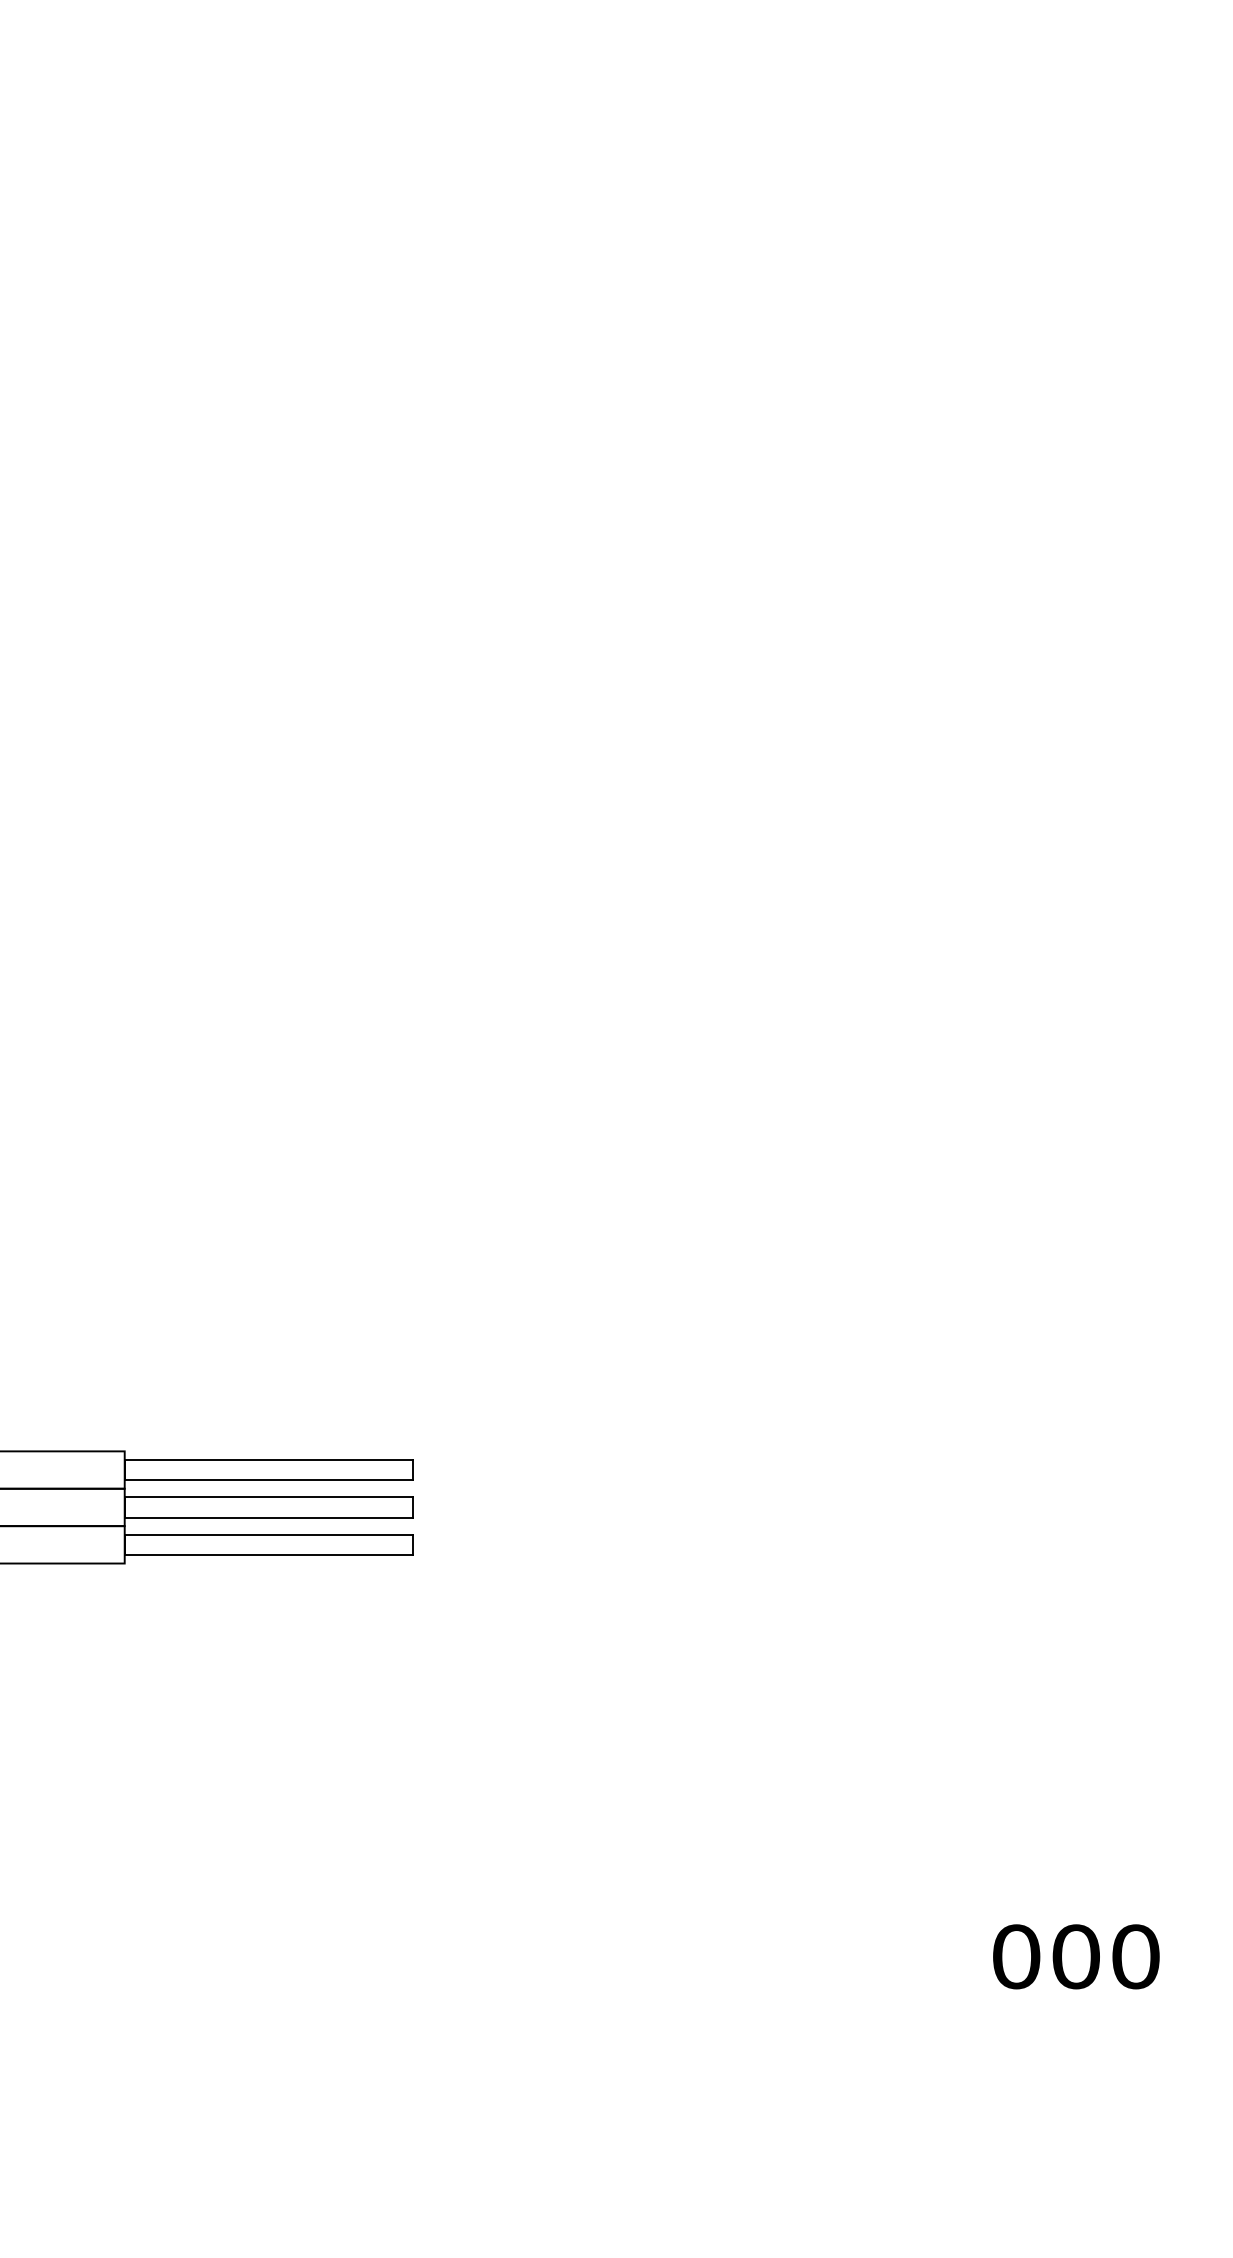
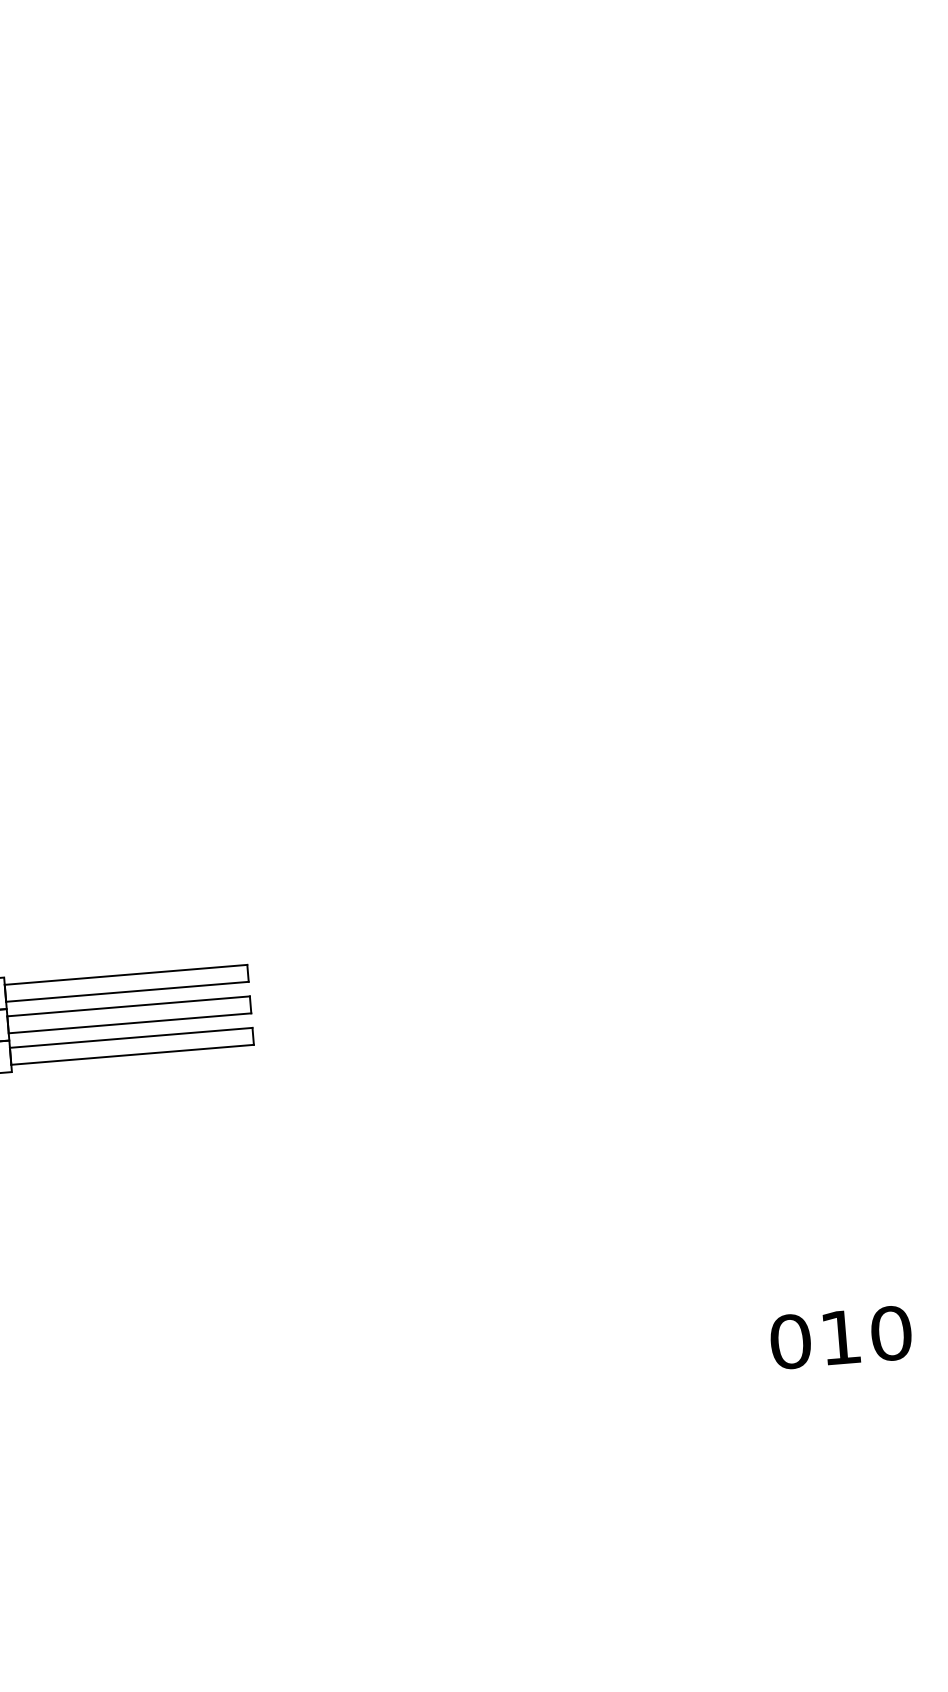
text: (1075, 1956) -> (840, 1337), 000 -> 010

